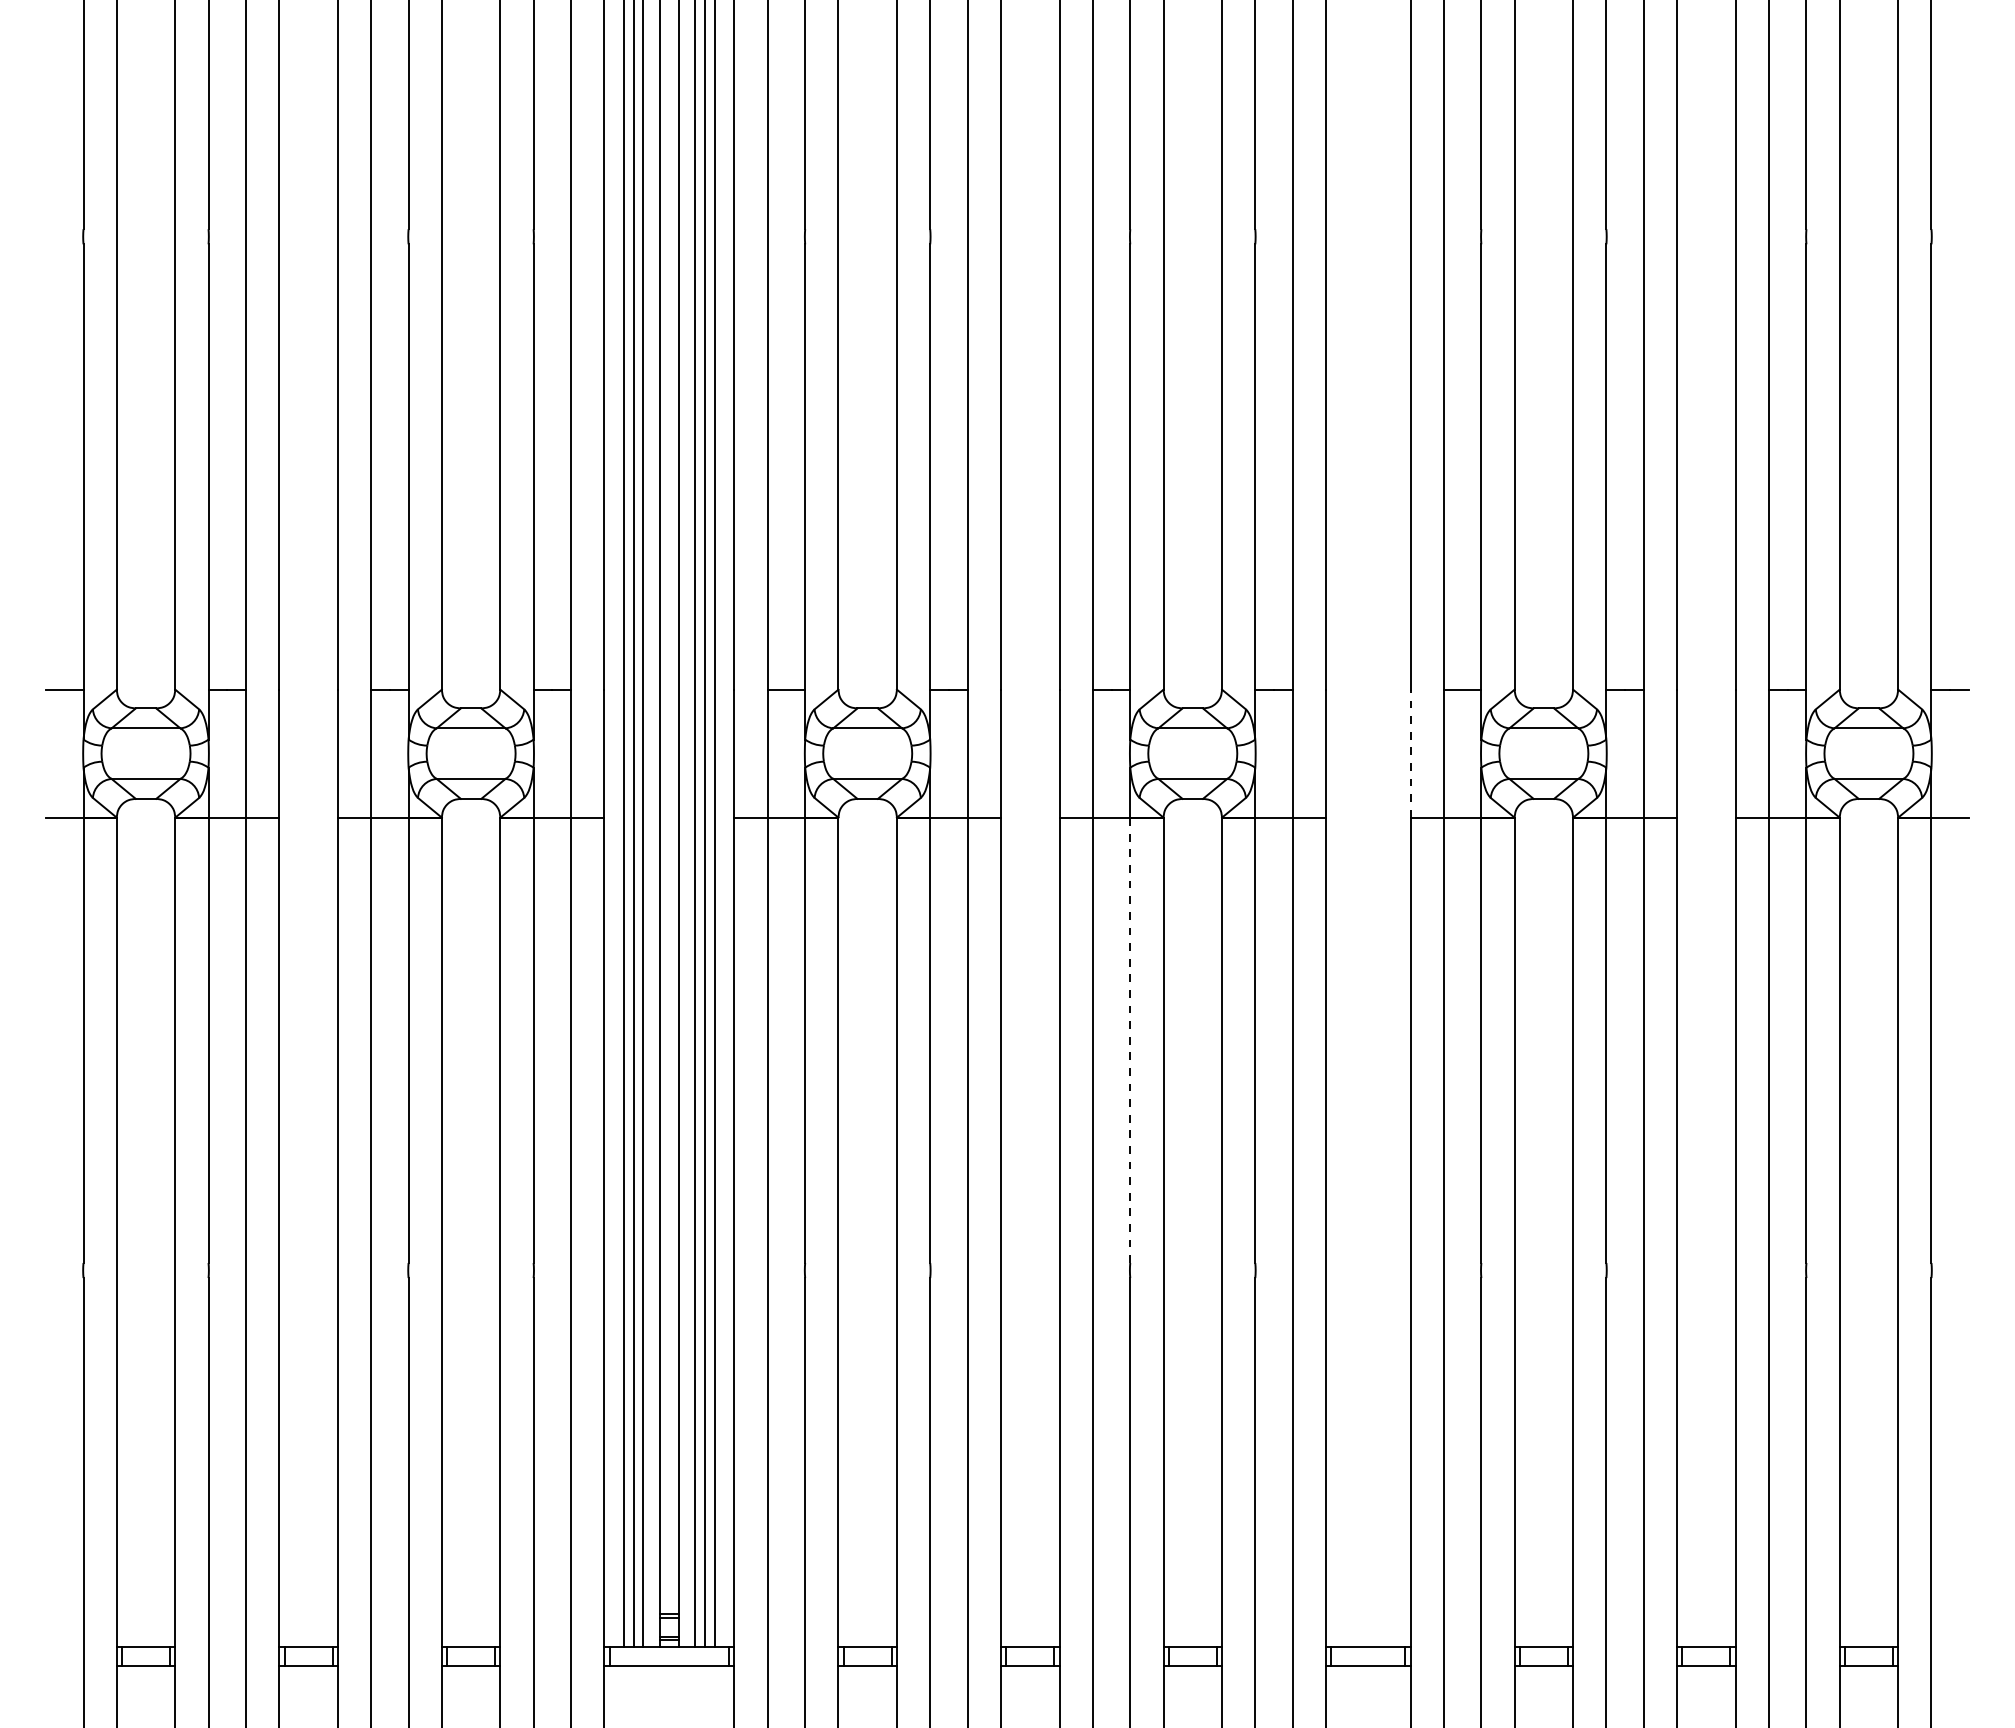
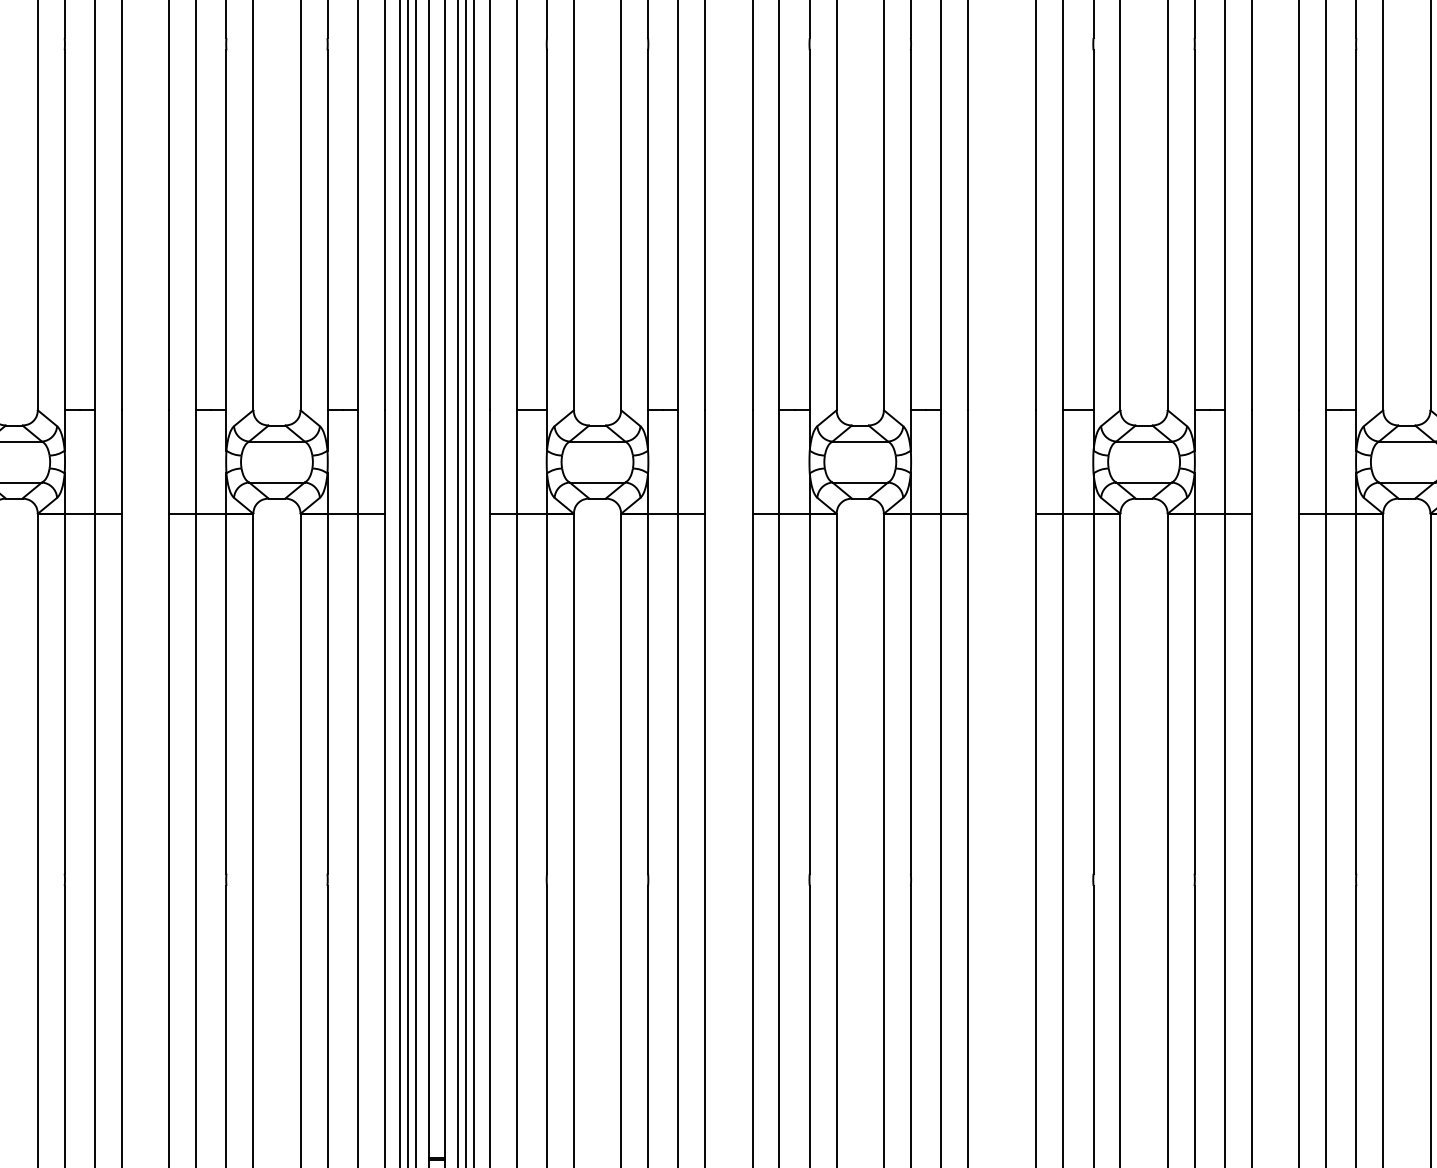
line: (1410, 753) -> (1036, 461), dashed -> solid
line: (1130, 1040) -> (809, 693), dashed -> solid

